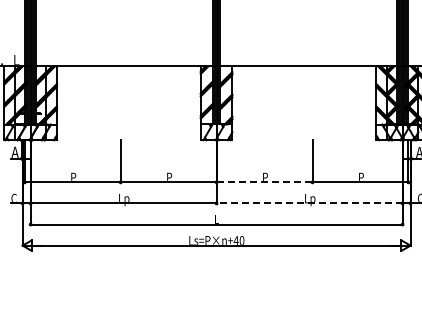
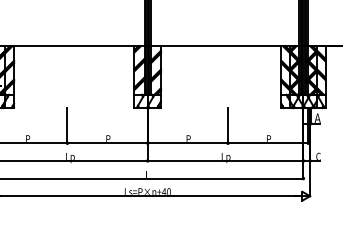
line: (264, 182) -> (187, 143), dashed -> solid
line: (309, 203) -> (225, 160), dashed -> solid

